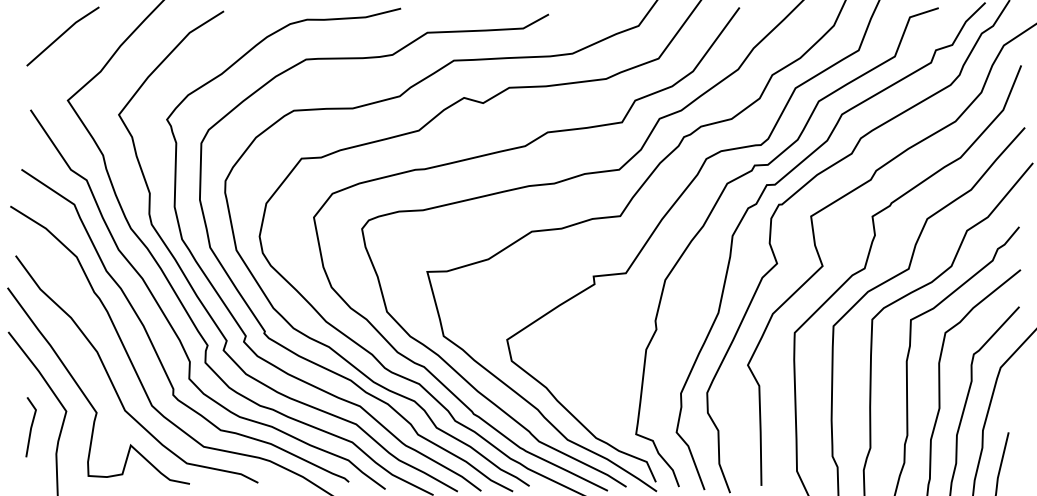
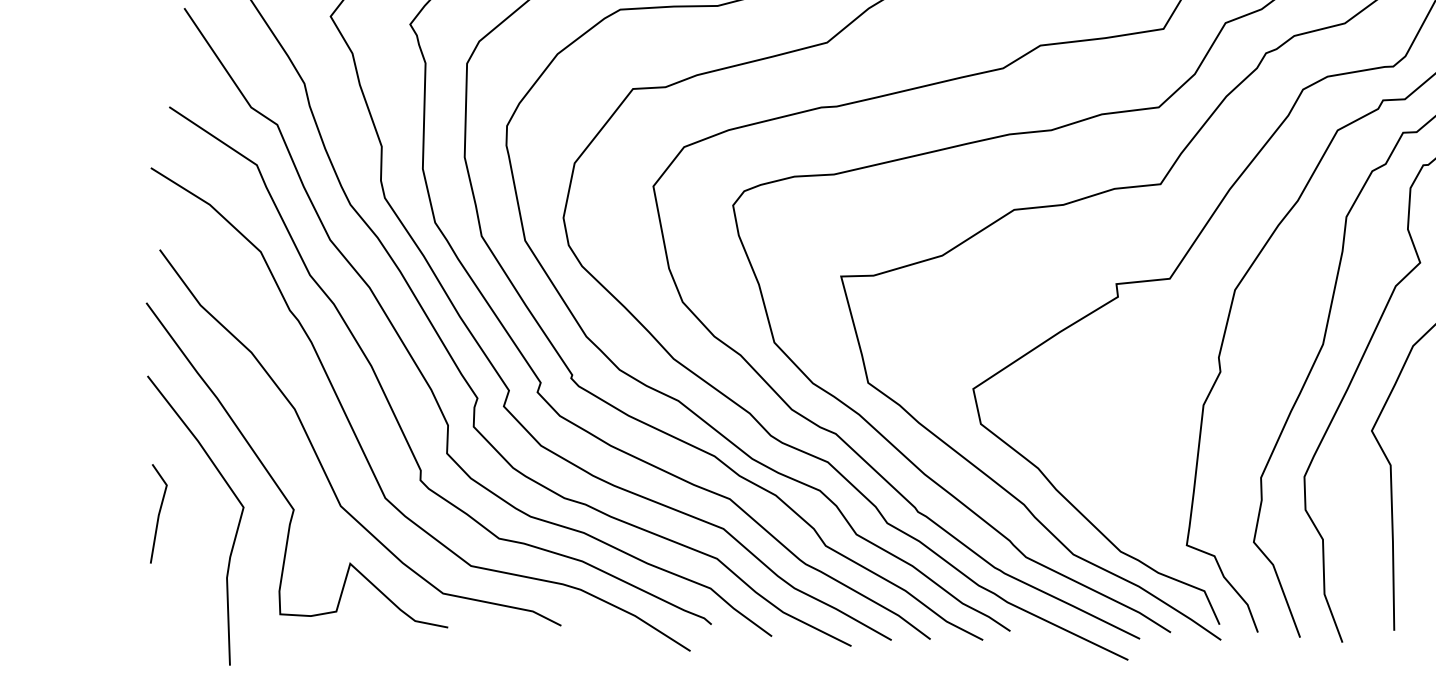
line: (30, 427) -> (157, 514), moved

